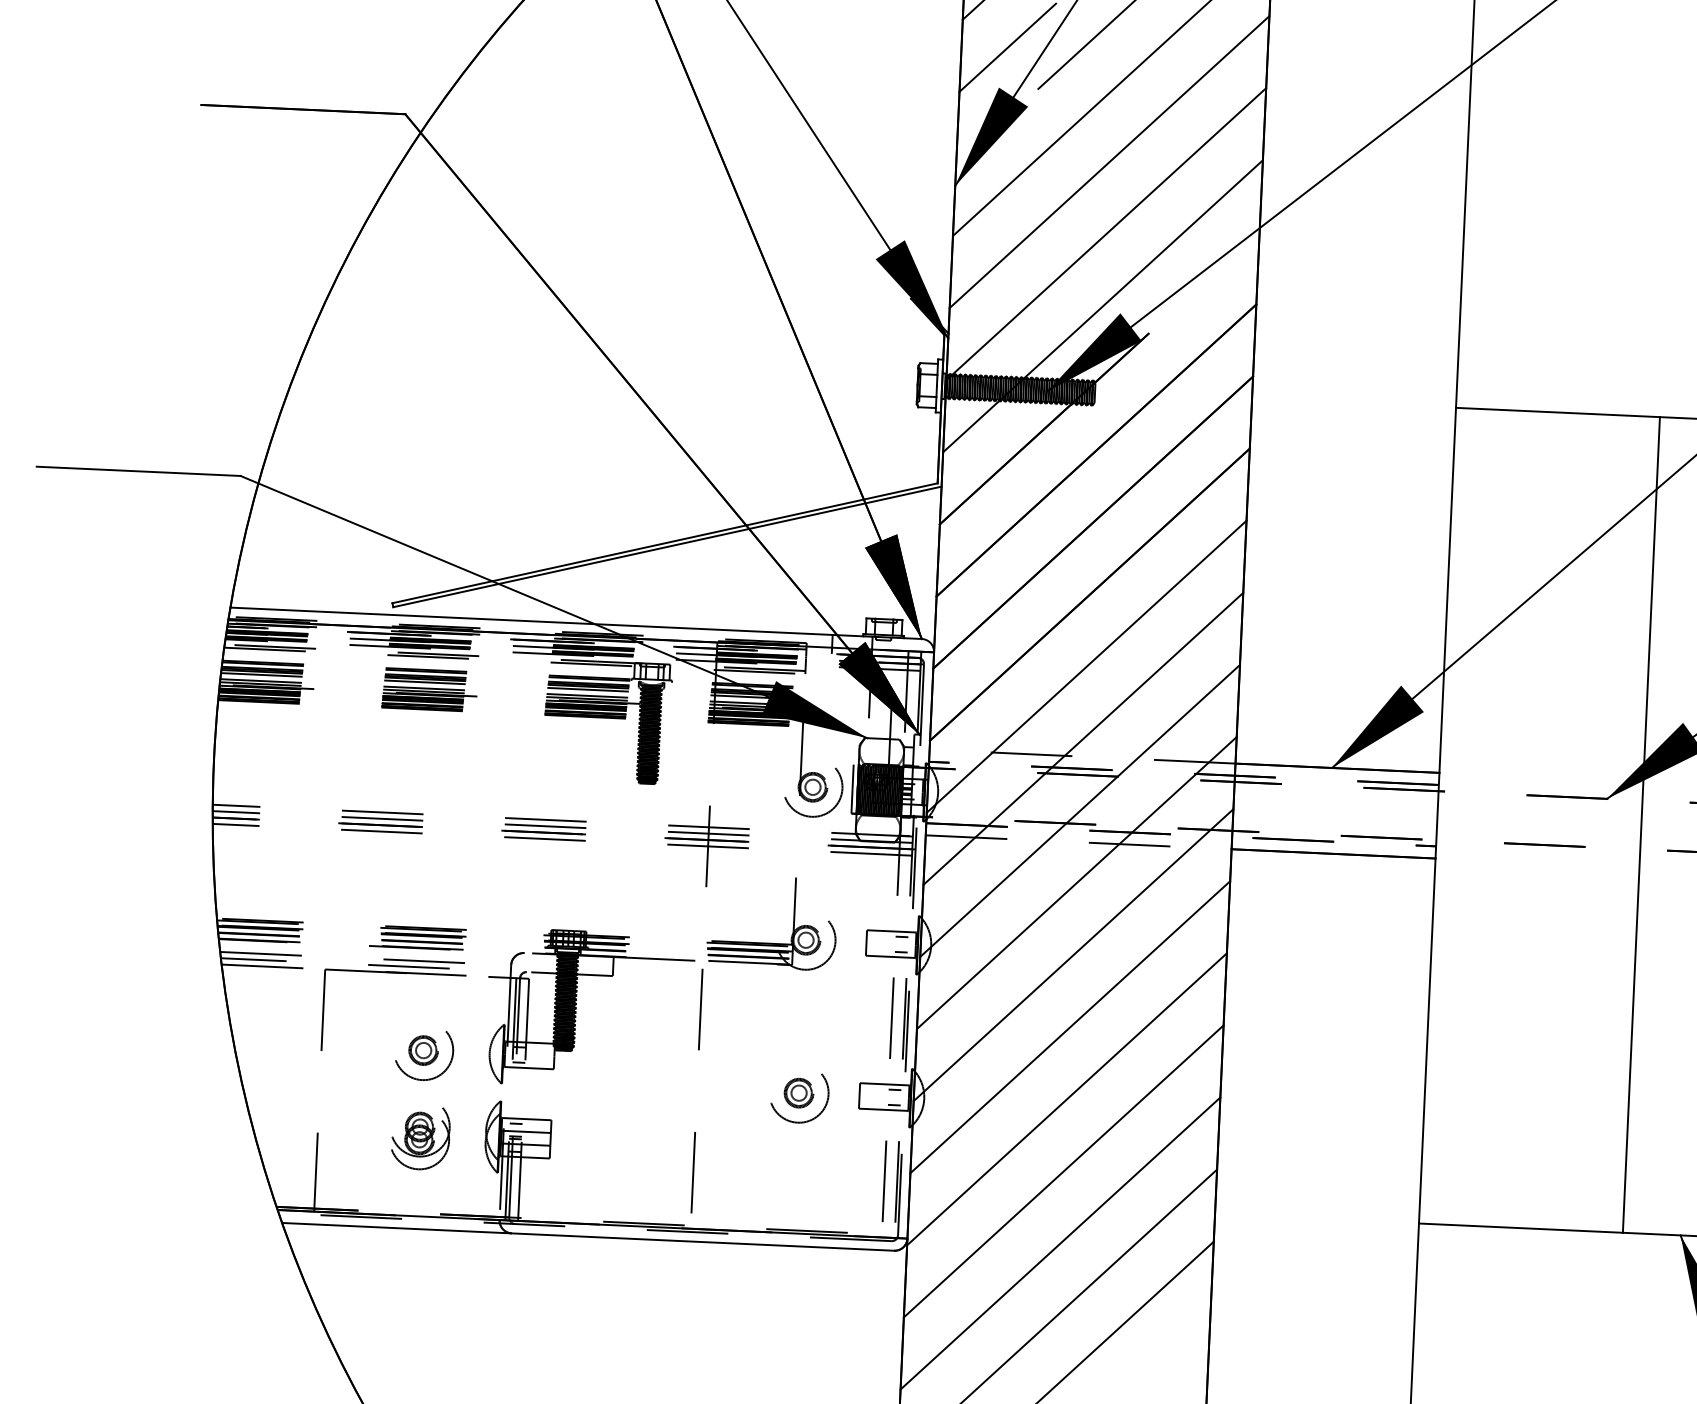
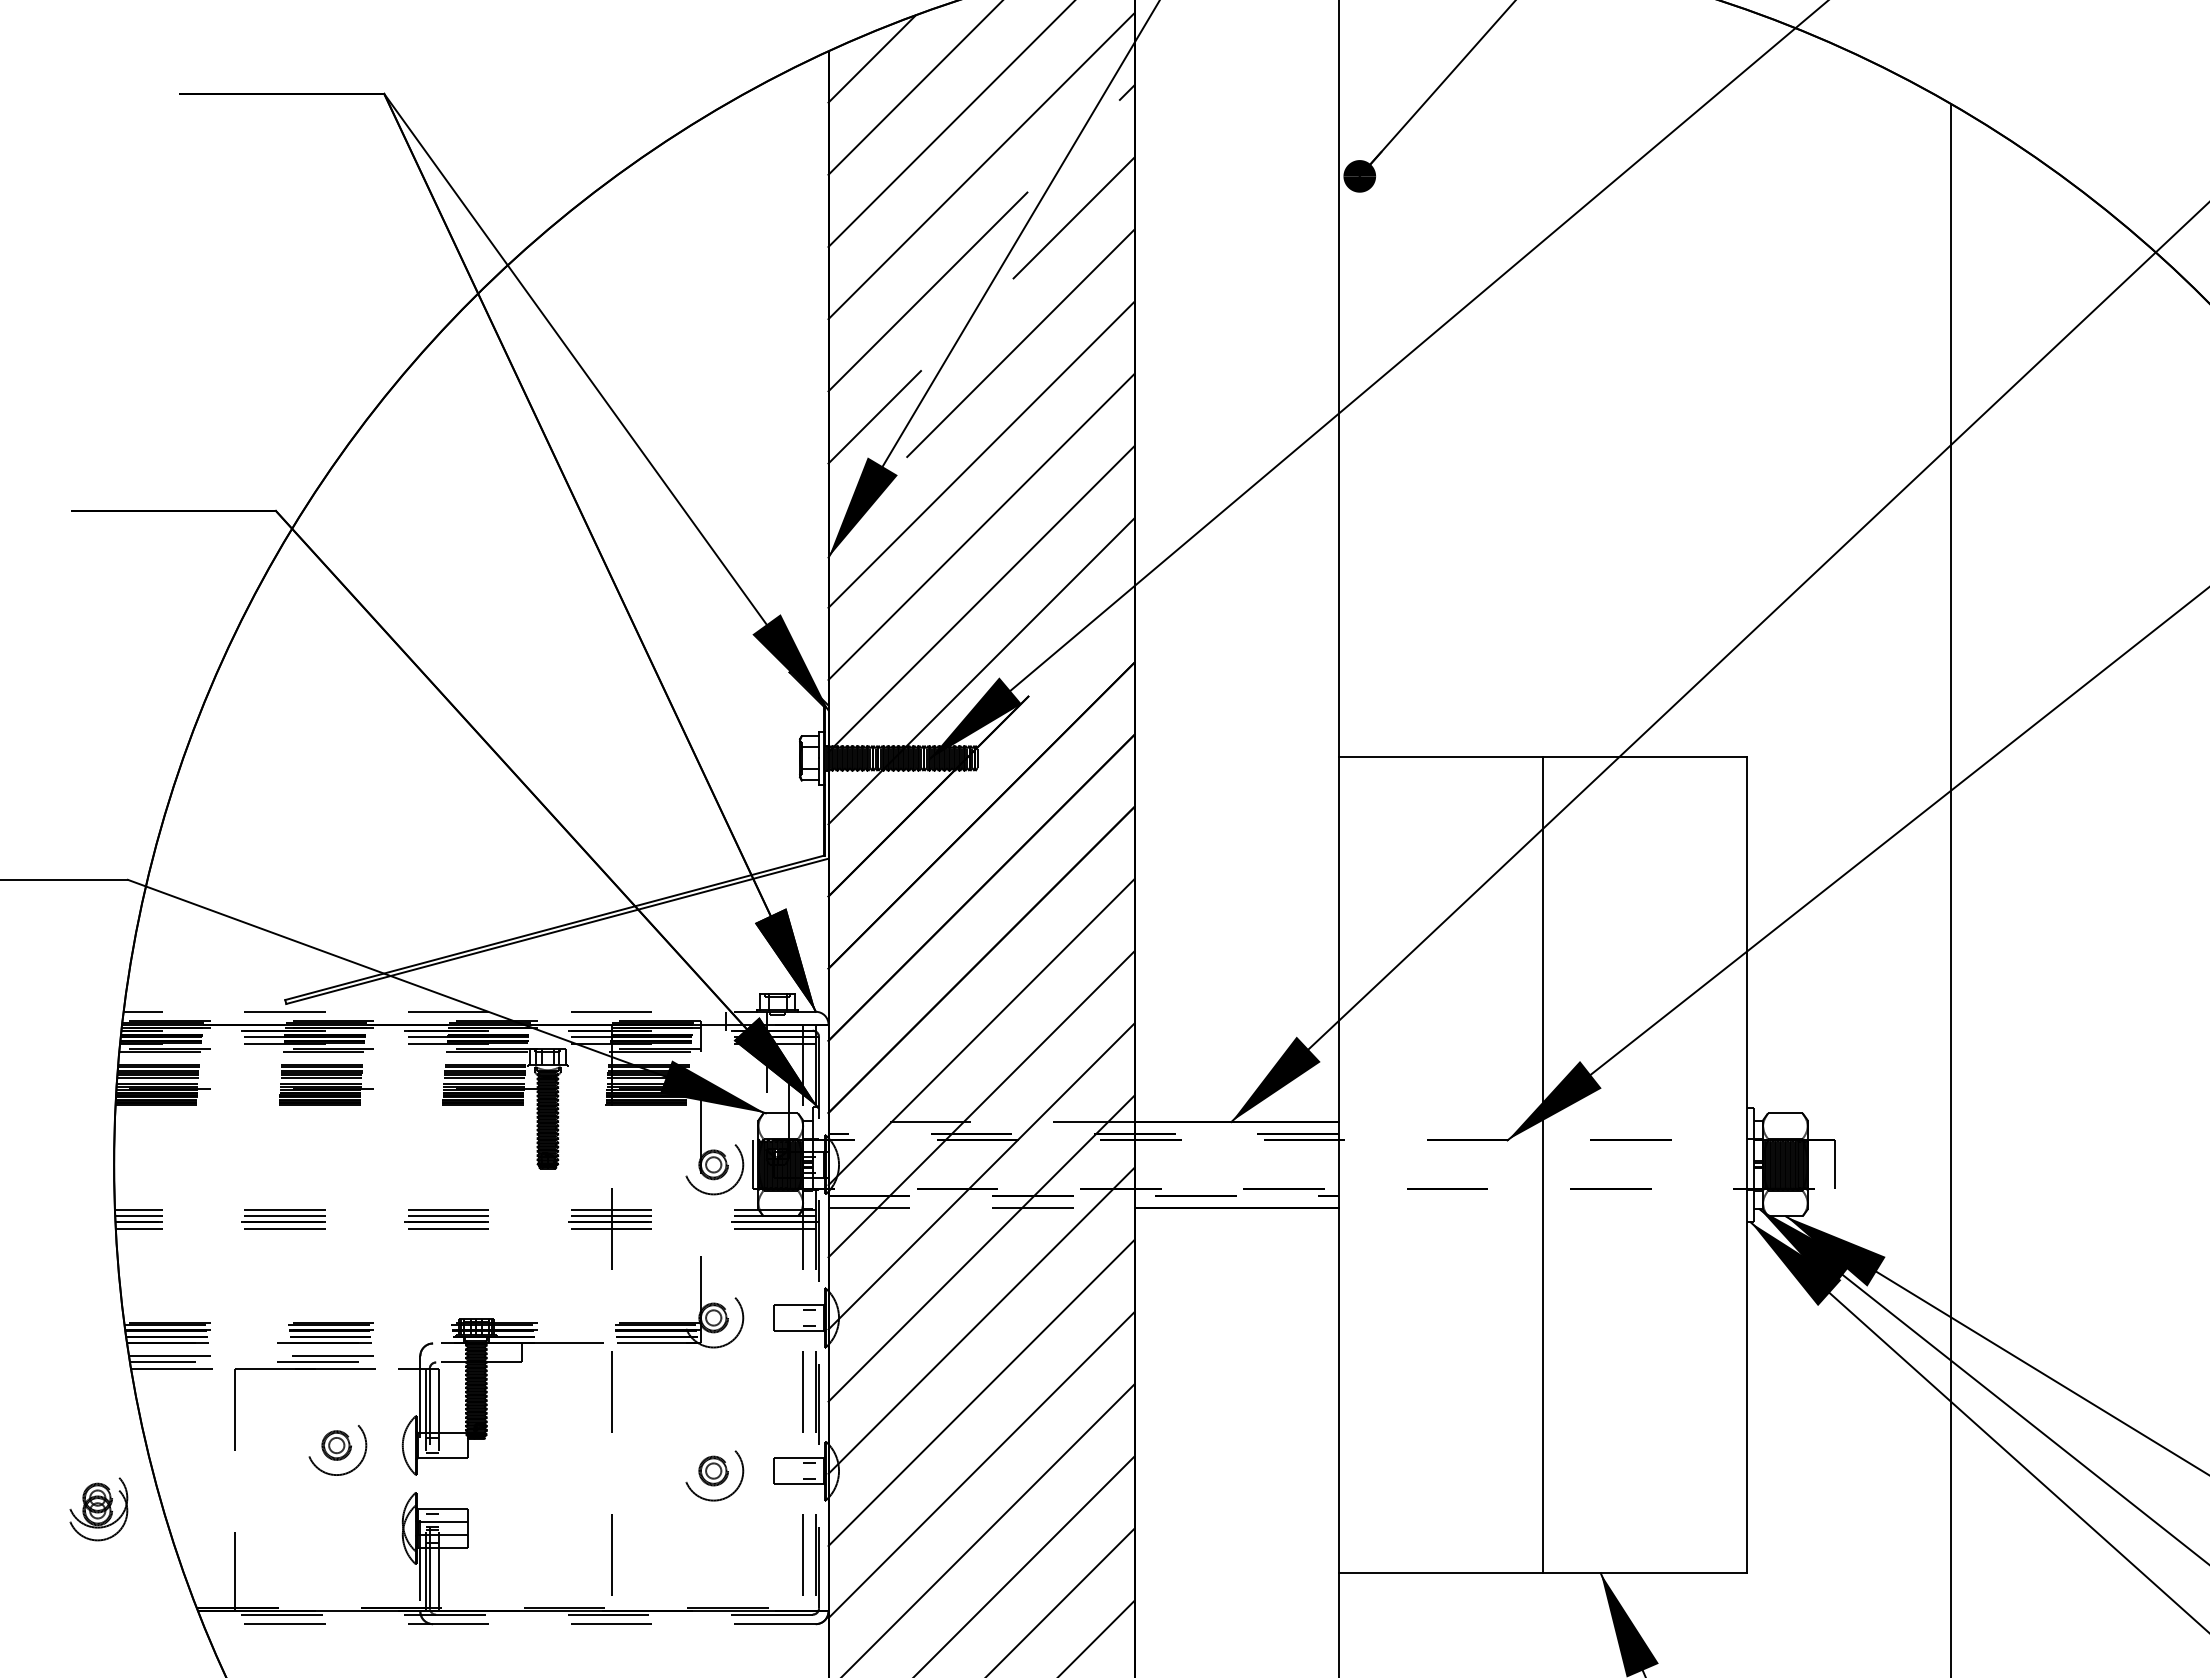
line: (575, 623) -> (469, 1011), solid -> dashed
part: (420, 1138) -> (98, 1509), moved
line: (588, 1237) -> (509, 1624), solid -> dashed

